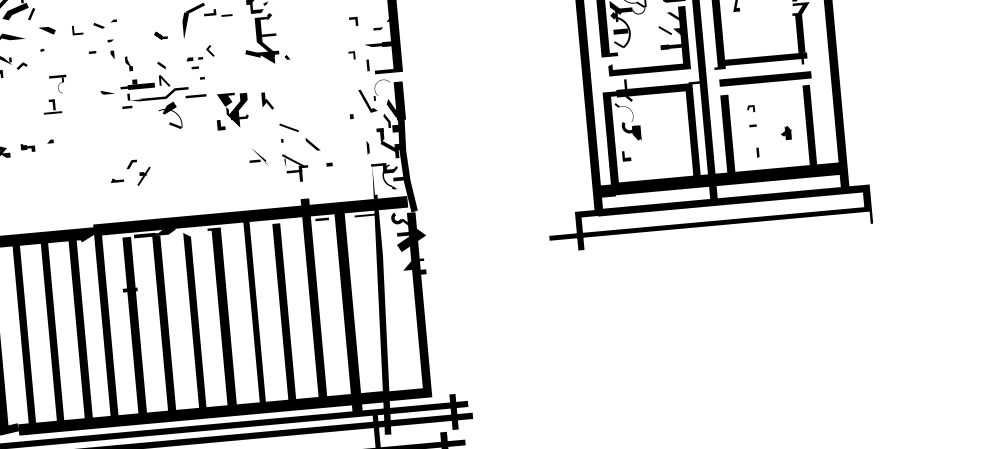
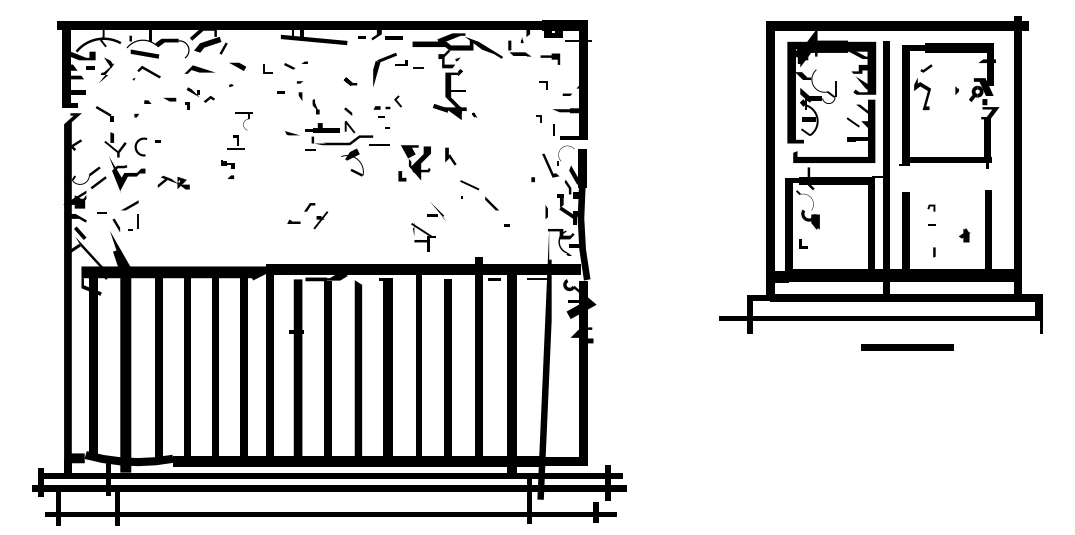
line: (765, 78) -> (907, 347), moved
line: (27, 147) -> (227, 164), moved
part: (295, 167) -> (423, 237), moved

